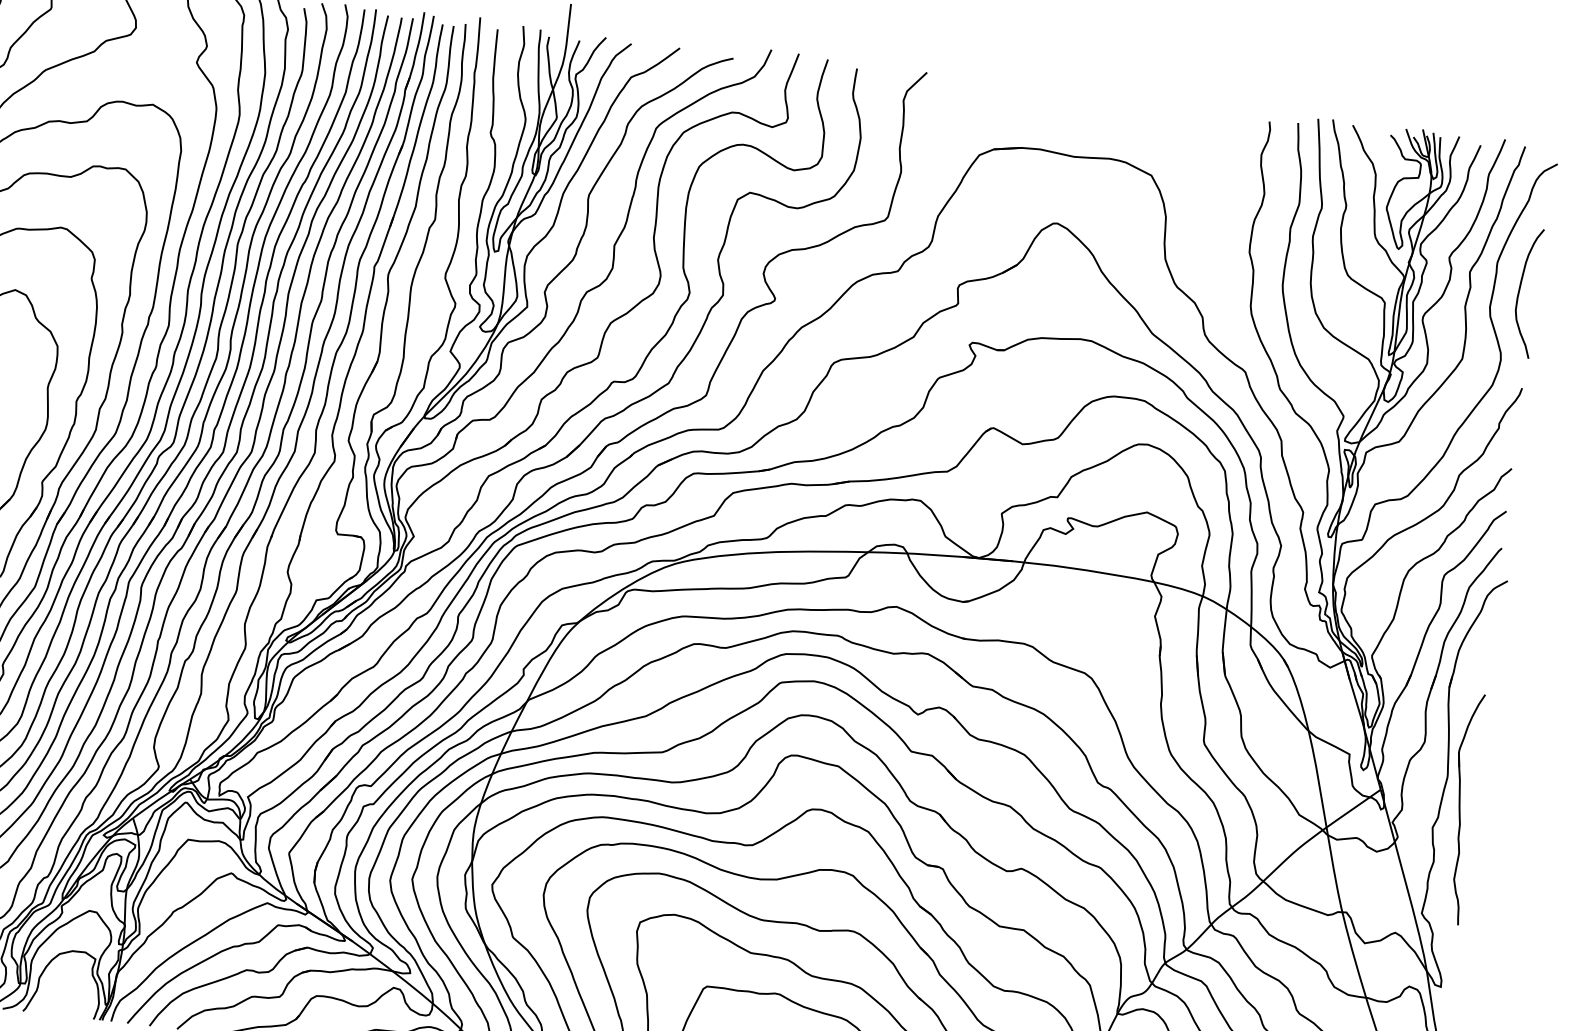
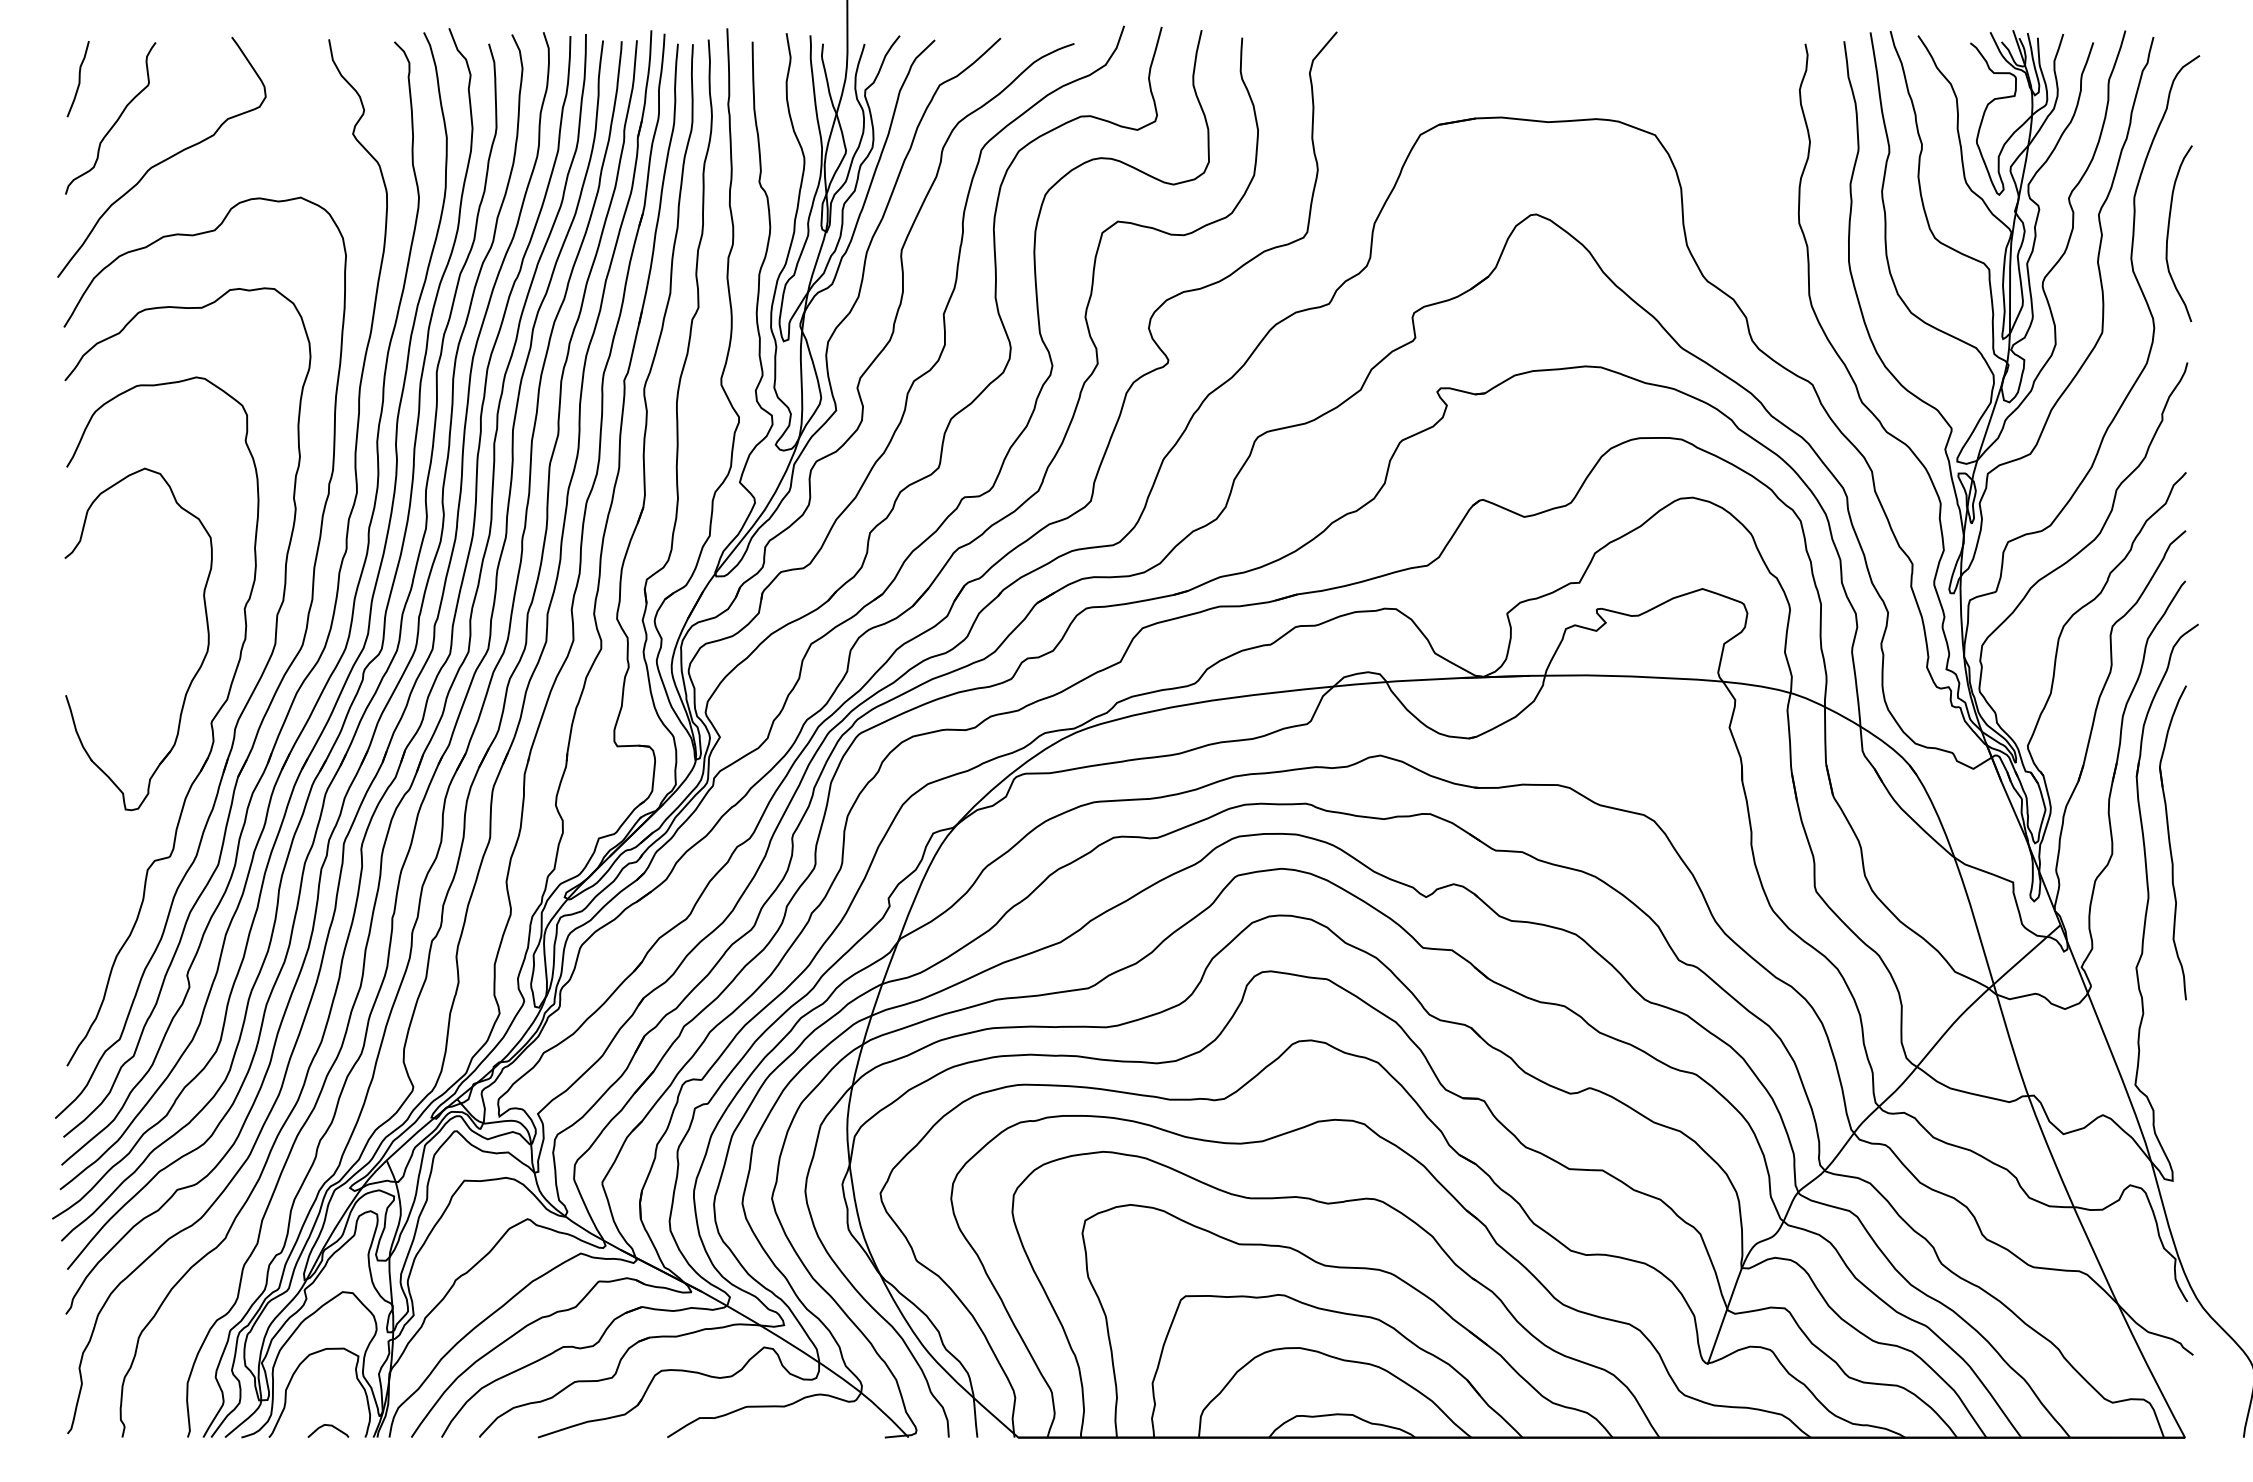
part: (1461, 808) -> (2172, 842), moved
curve: (67, 1008) -> (328, 1426), added

